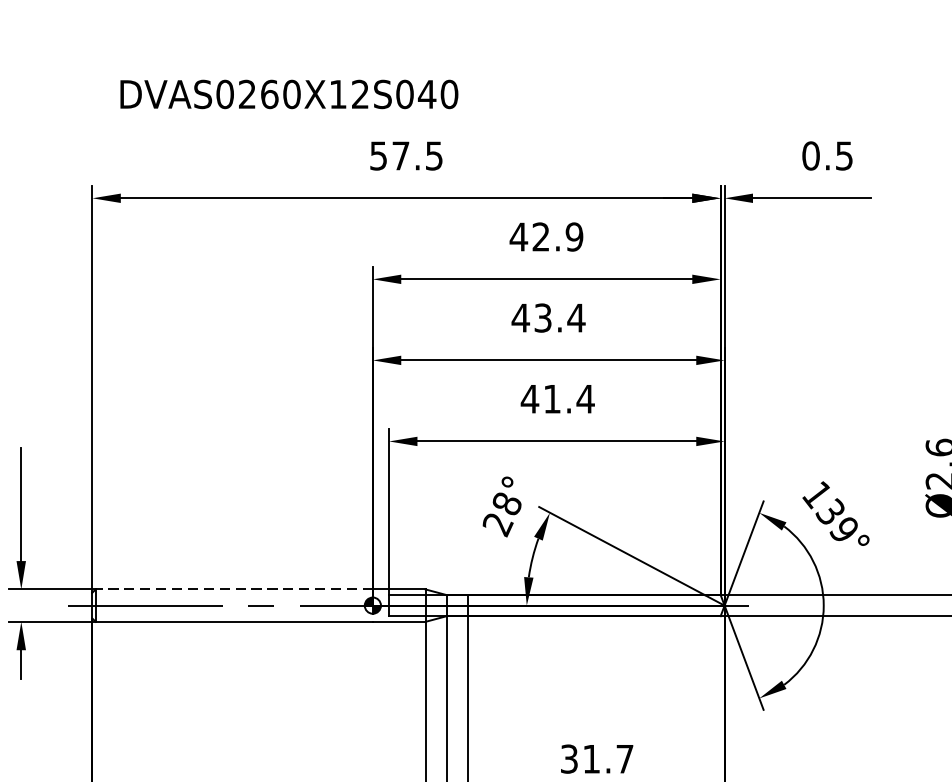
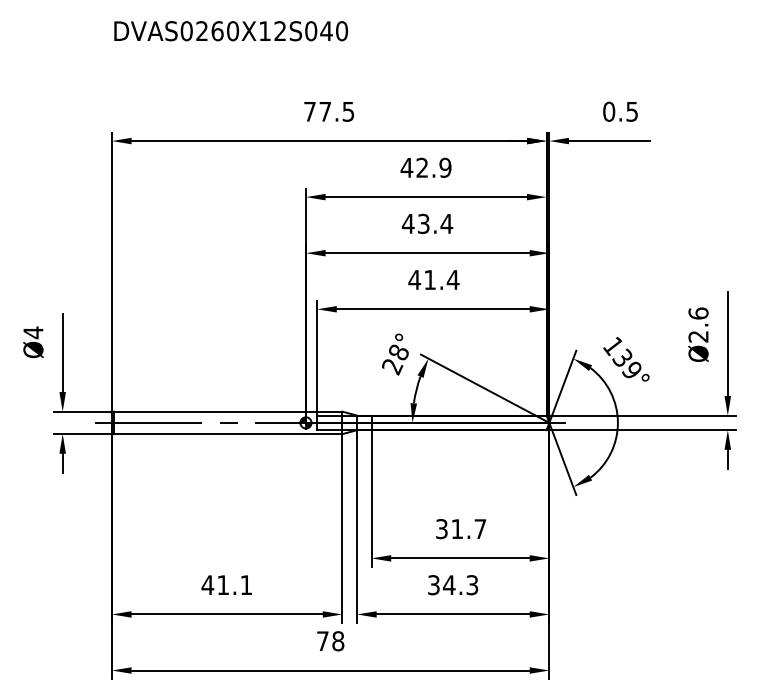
text: (289, 94) -> (231, 31), moved
text: (377, 155) -> (309, 111), 57.5 -> 77.5
line: (234, 589) -> (210, 411), dashed -> solid

